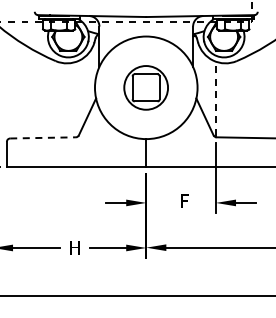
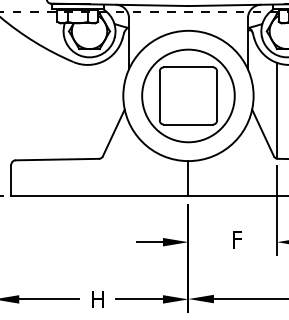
part: (145, 87) -> (187, 95), size x1.67
line: (215, 98) -> (276, 109), dashed -> solid
line: (43, 137) -> (57, 159), dashed -> solid

